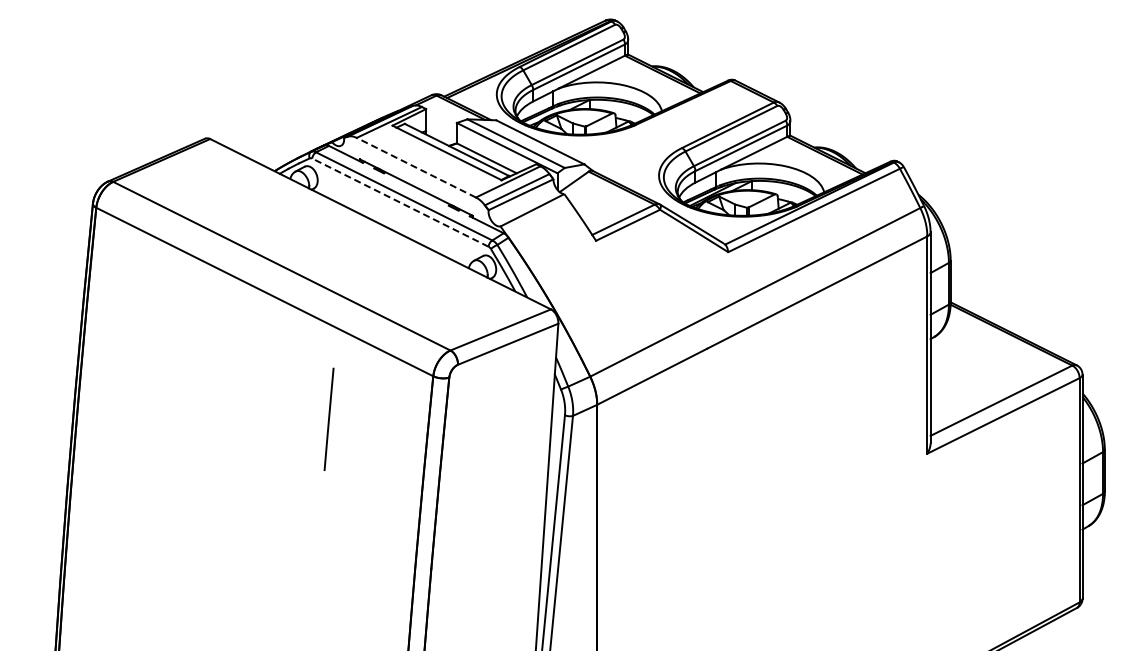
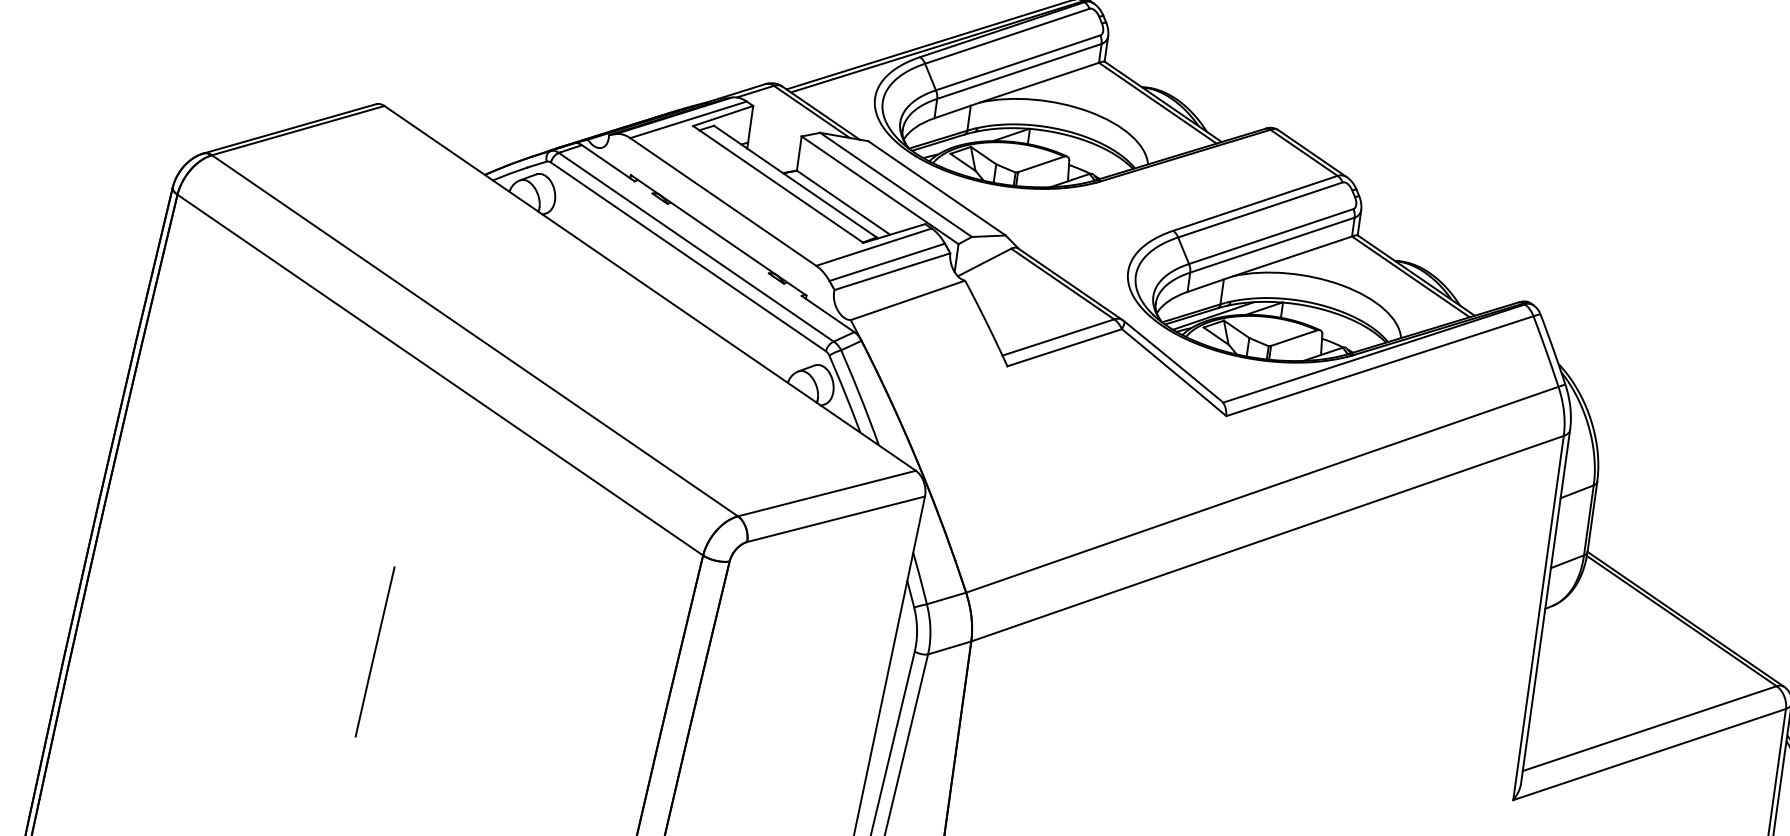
line: (416, 167) -> (723, 201), dashed -> solid
line: (400, 202) -> (688, 256), dashed -> solid
line: (328, 418) -> (374, 650), moved

